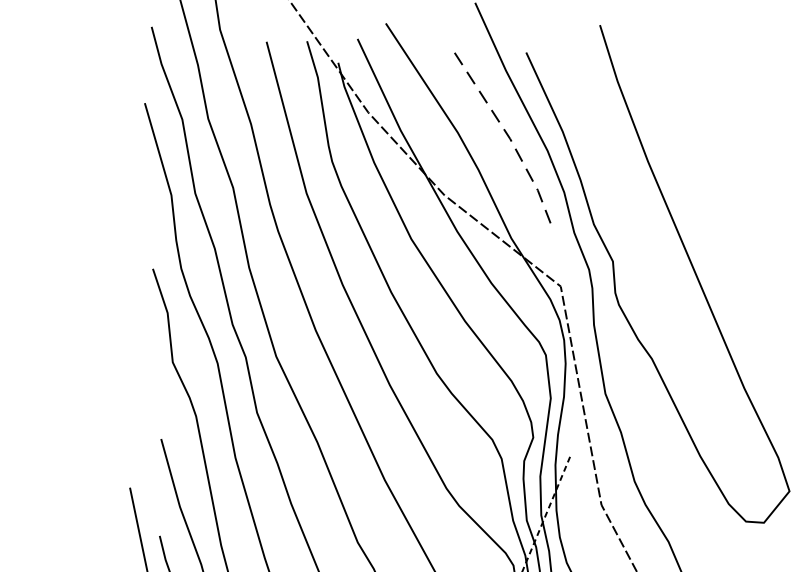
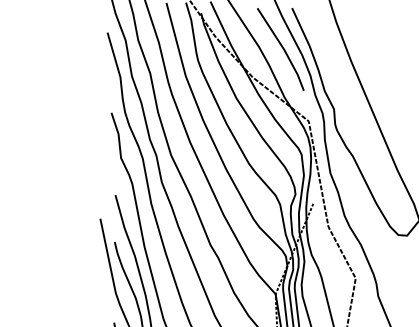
line: (510, 138) -> (284, 49), dashed -> solid

